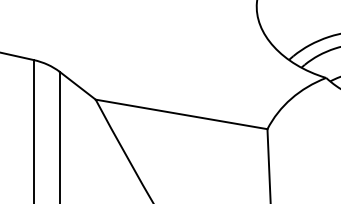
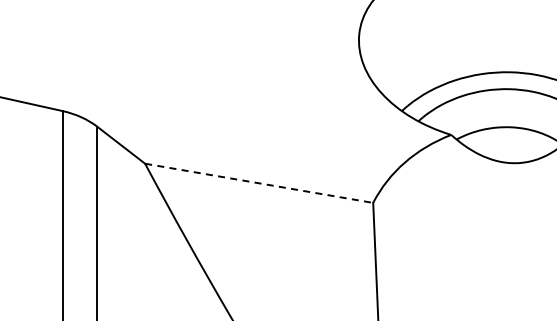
line: (181, 114) -> (259, 183), solid -> dashed

